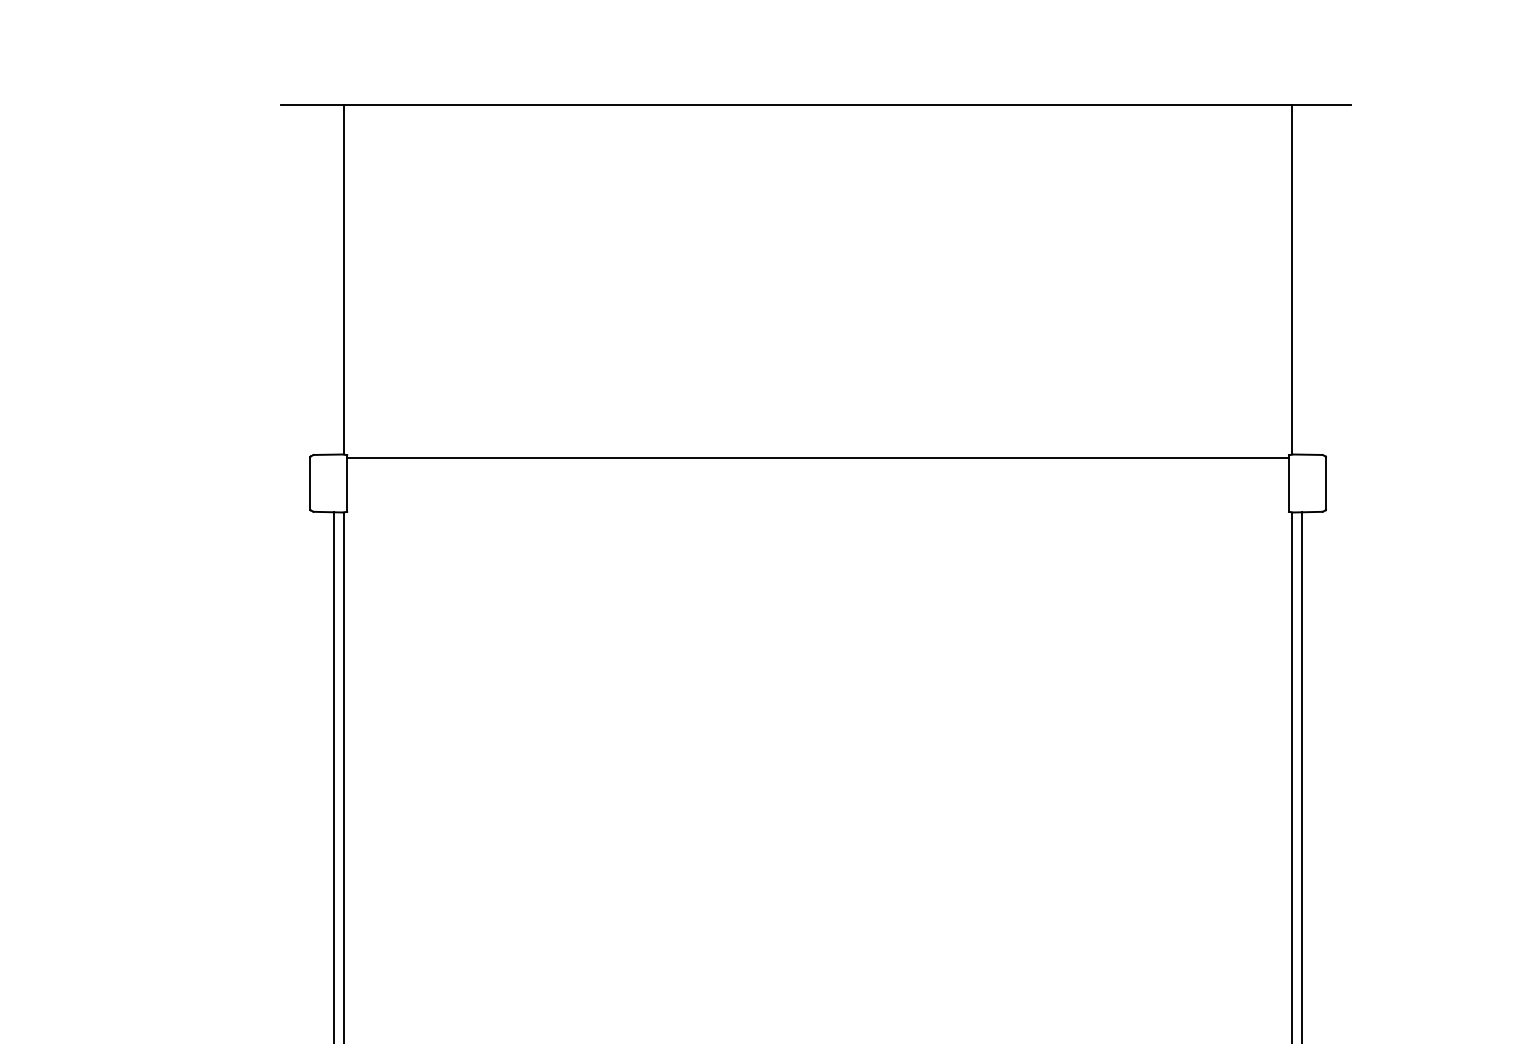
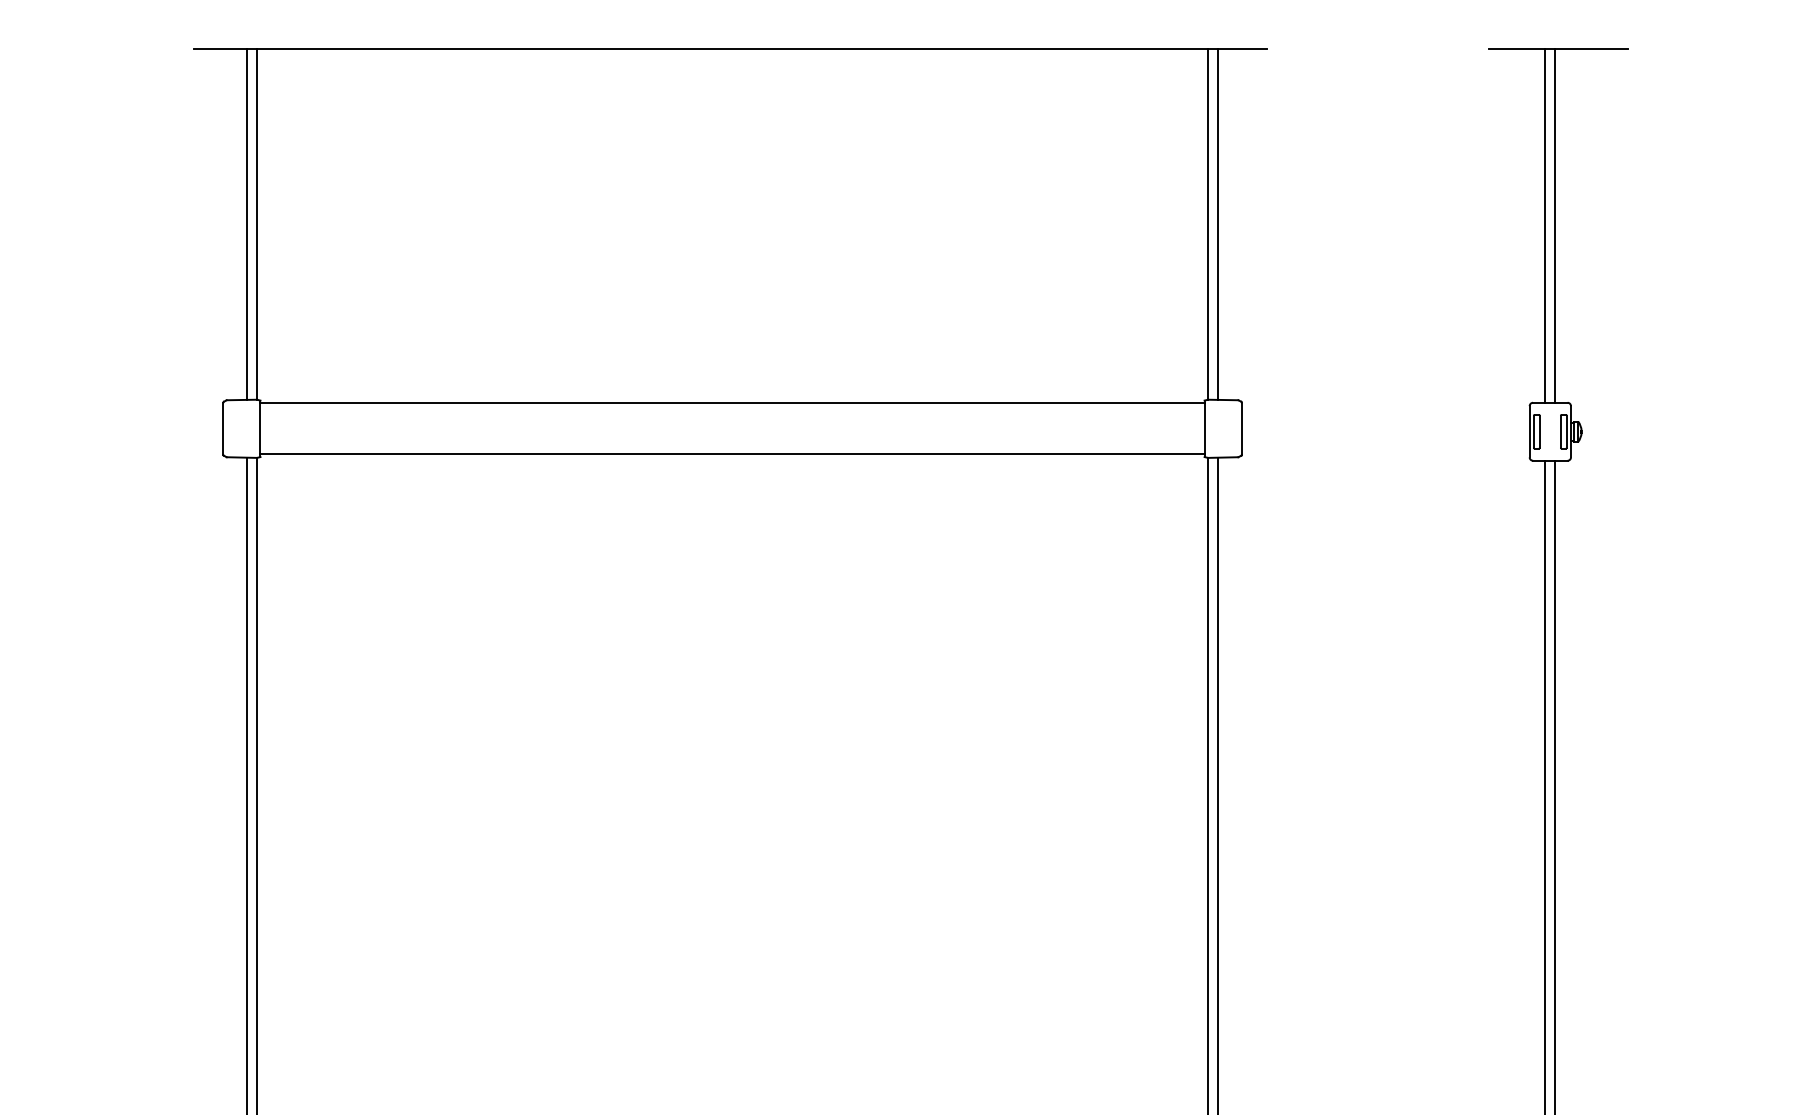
line: (333, 279) -> (246, 224), added
line: (1302, 279) -> (1218, 224), added
line: (818, 509) -> (732, 454), added

